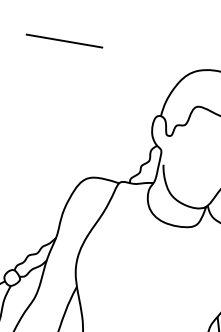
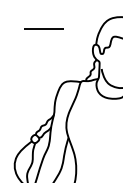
line: (63, 39) -> (43, 28), moved

